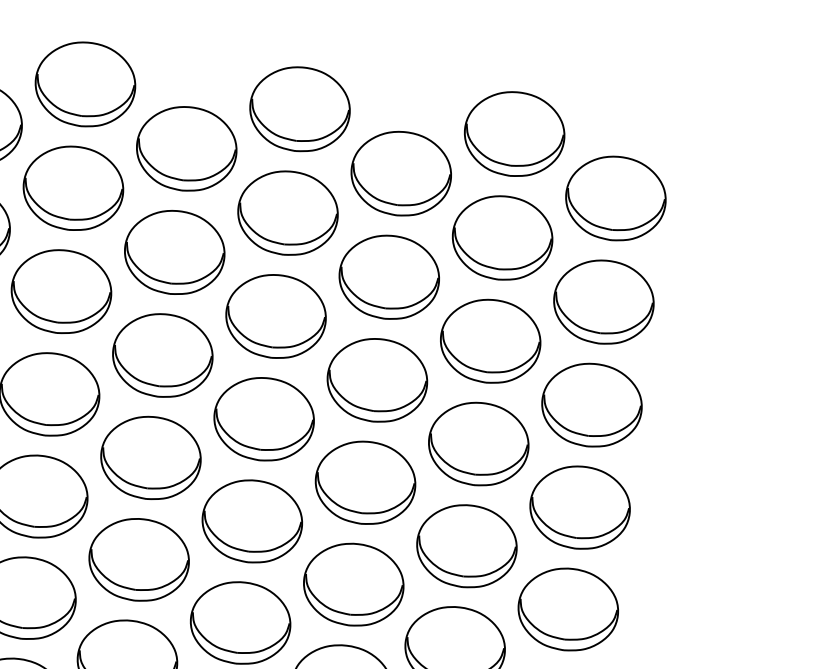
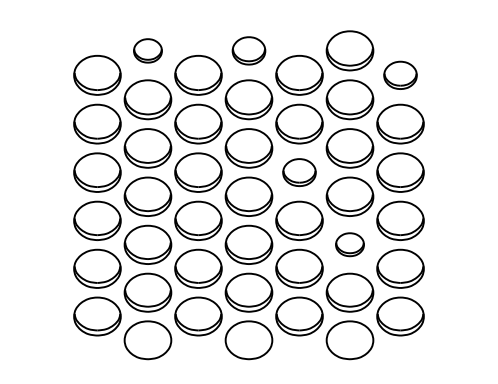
part: (84, 83) -> (147, 50), size x0.6
part: (299, 108) -> (248, 50), size x0.7
part: (615, 198) -> (400, 75), size x0.7
part: (377, 380) -> (299, 172), size x0.7
part: (465, 545) -> (349, 244), size x0.6

